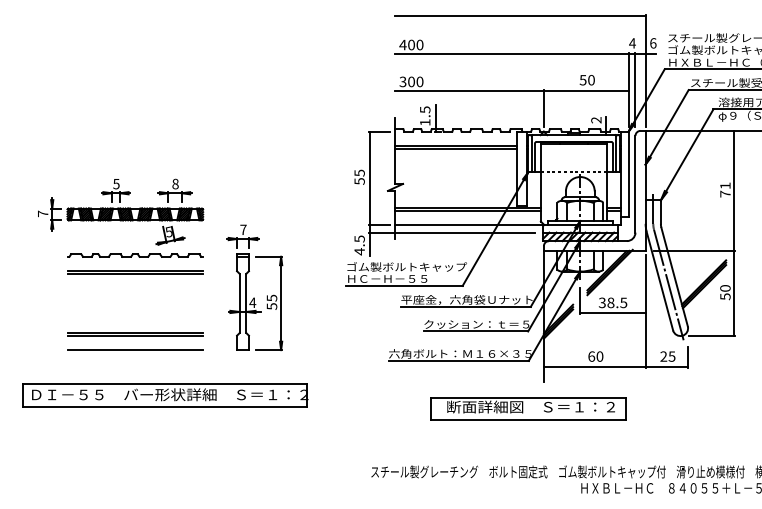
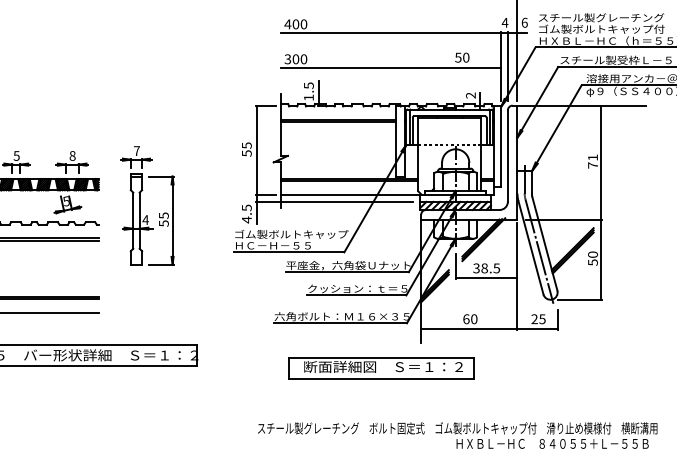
line: (543, 107) -> (420, 83), removed
part: (246, 287) -> (139, 205), moved
part: (528, 408) -> (381, 368), moved

